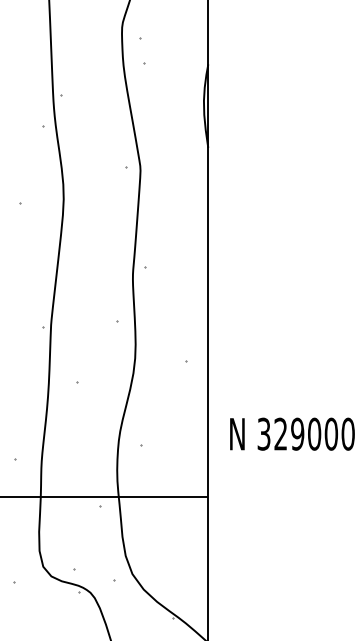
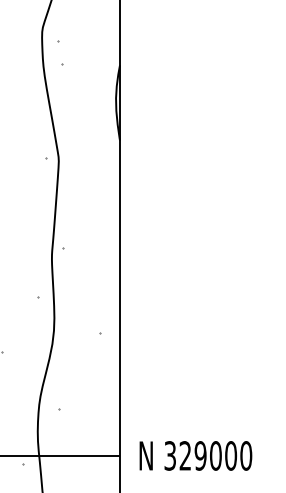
text: (292, 433) -> (195, 455), moved

